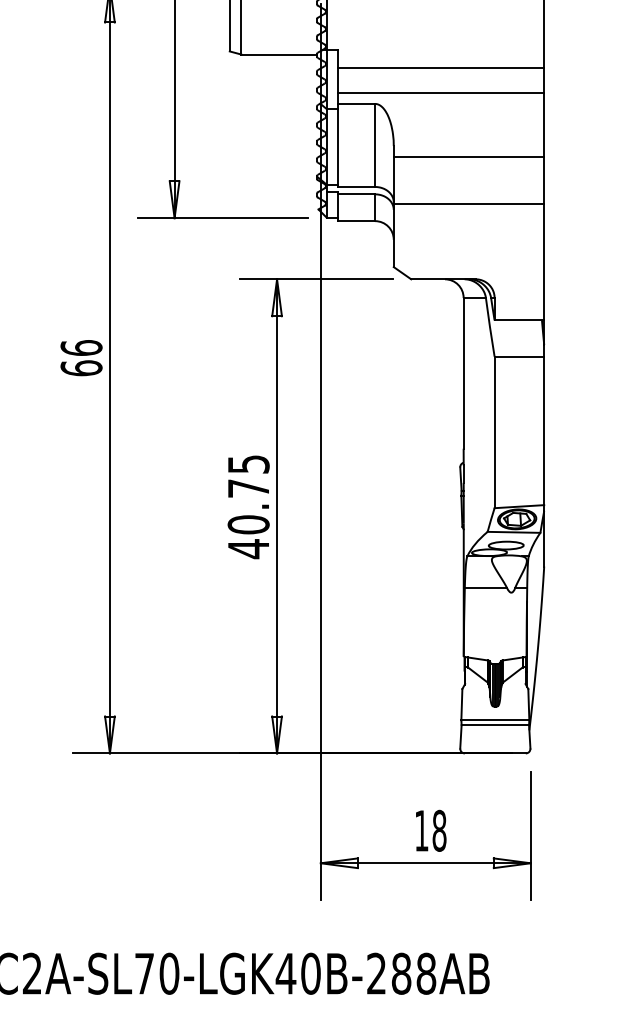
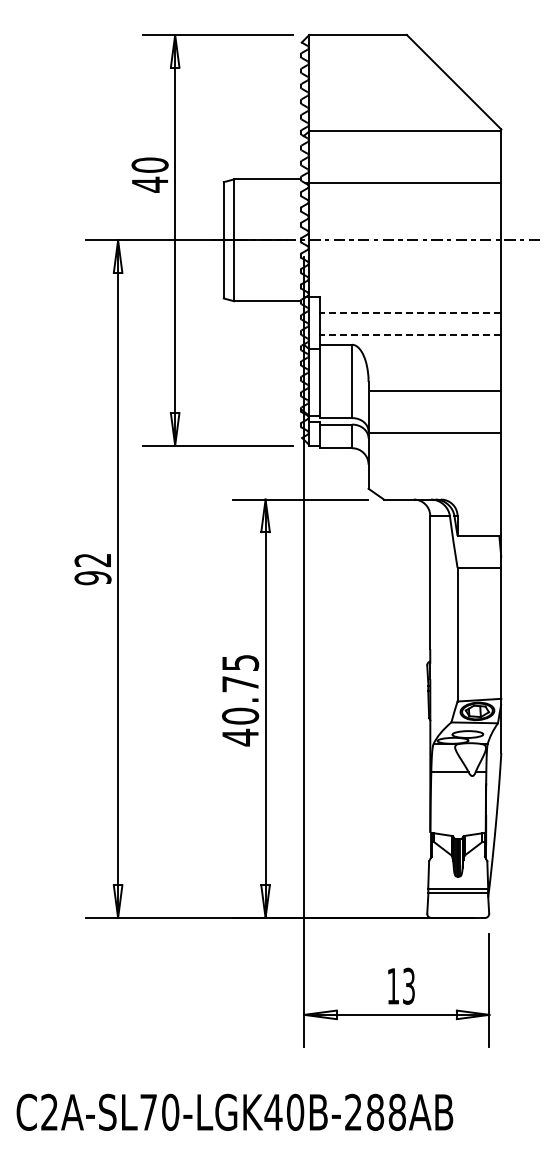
line: (441, 68) -> (410, 313), solid -> dashed
line: (441, 92) -> (410, 334), solid -> dashed
text: (80, 358) -> (92, 569), 66 -> 92
text: (439, 829) -> (408, 985), 18 -> 13

